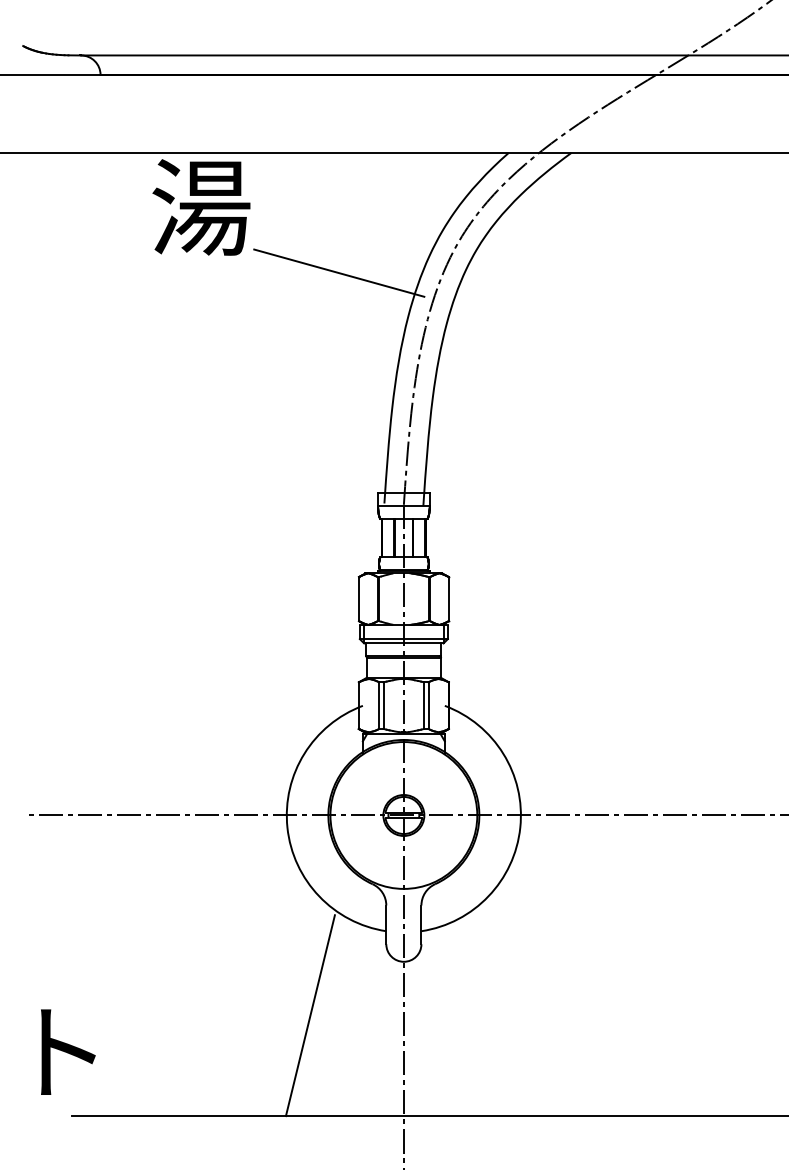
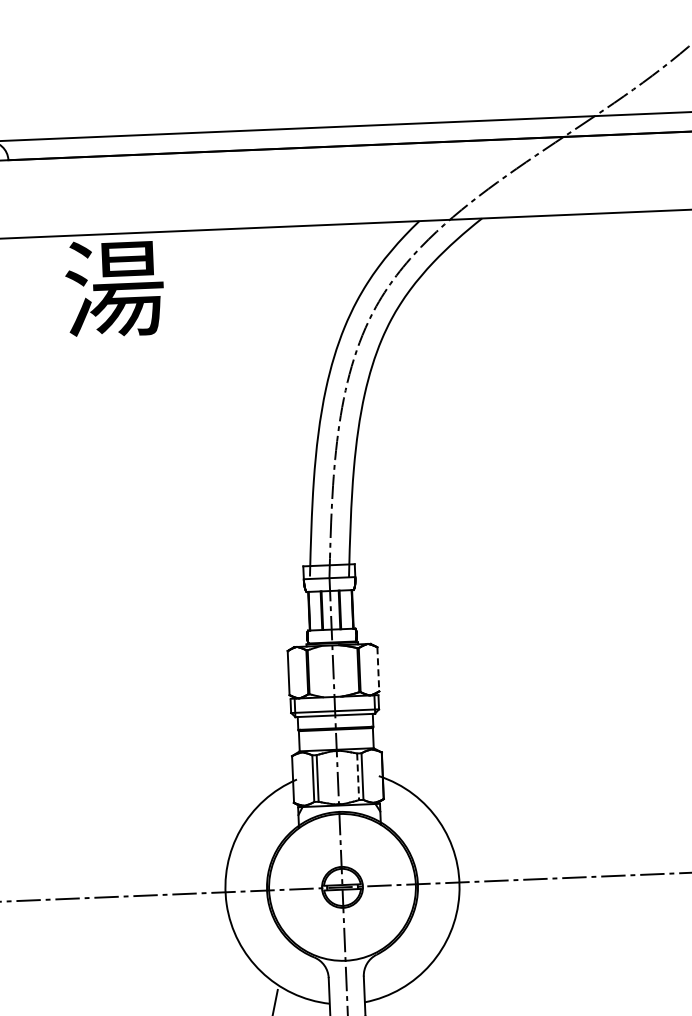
line: (339, 272) -> (255, 347), removed
line: (448, 599) -> (378, 669), solid -> dashed
line: (424, 706) -> (358, 777), solid -> dashed

